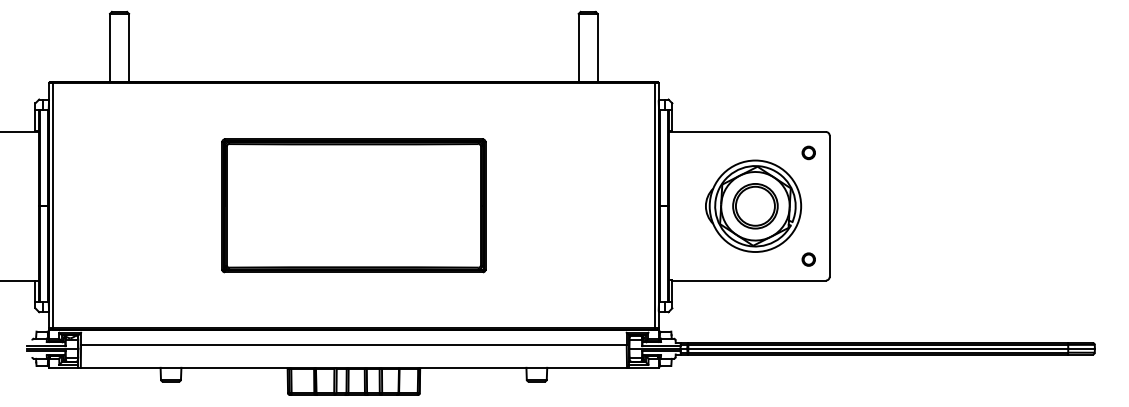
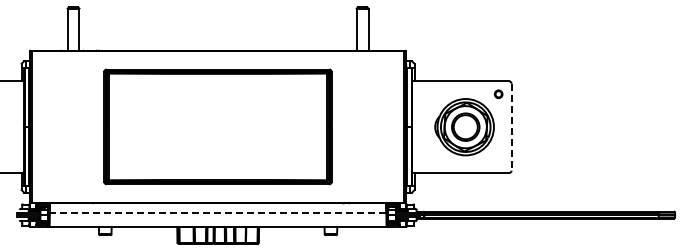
part: (354, 205) -> (218, 126), size x1.4
line: (829, 206) -> (511, 127), solid -> dashed
part: (808, 258) -> (498, 159), removed
line: (352, 344) -> (217, 212), solid -> dashed

